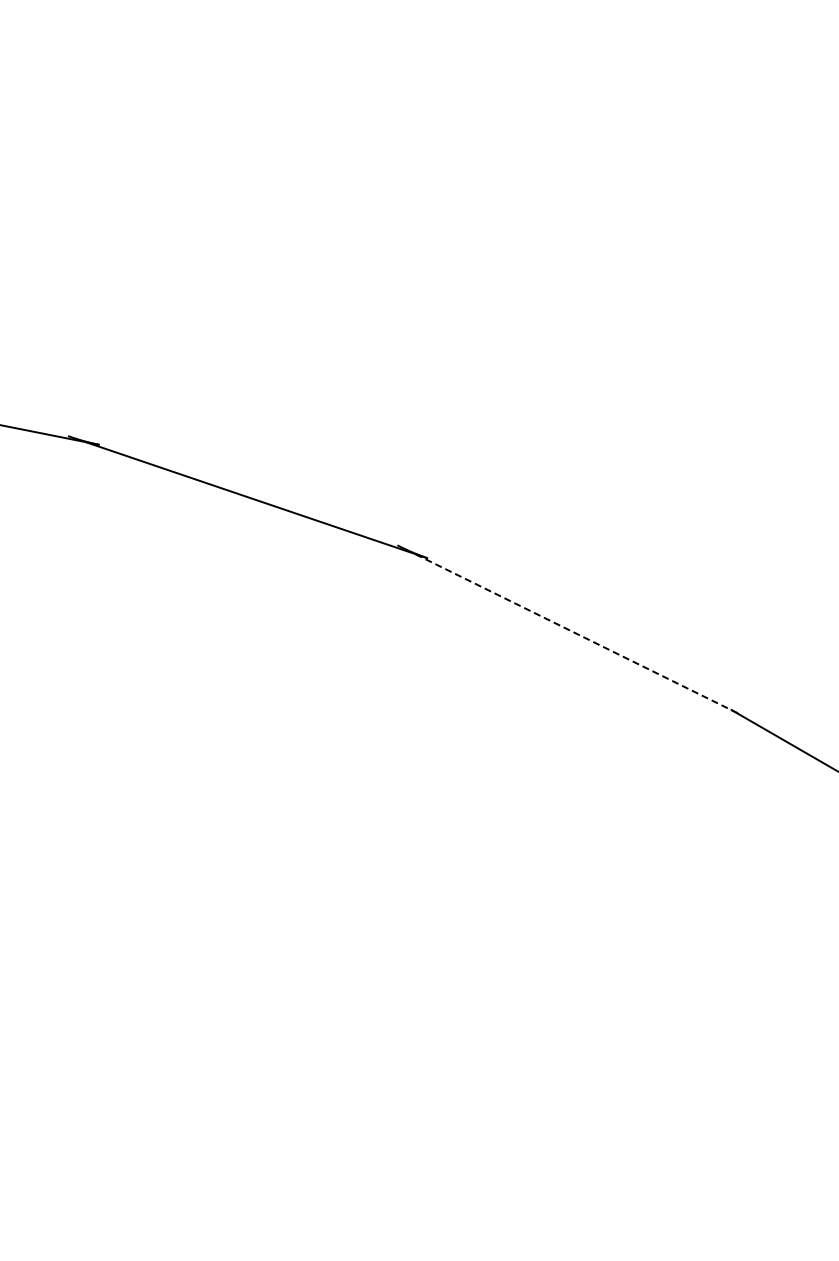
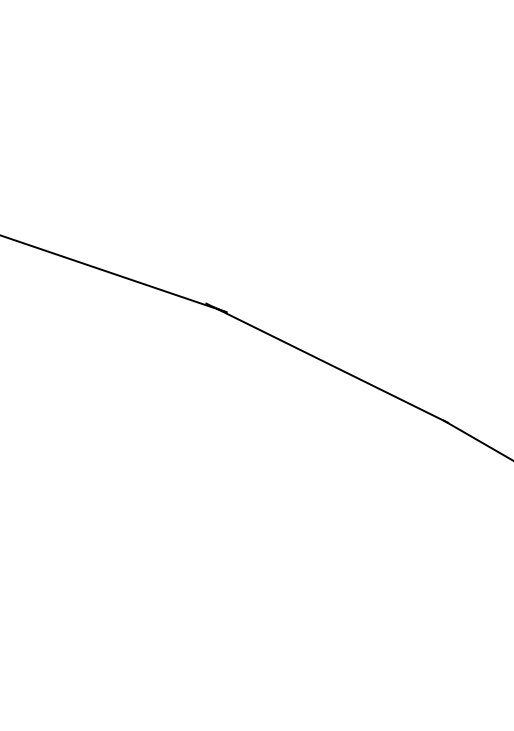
line: (575, 633) -> (332, 366), dashed -> solid

